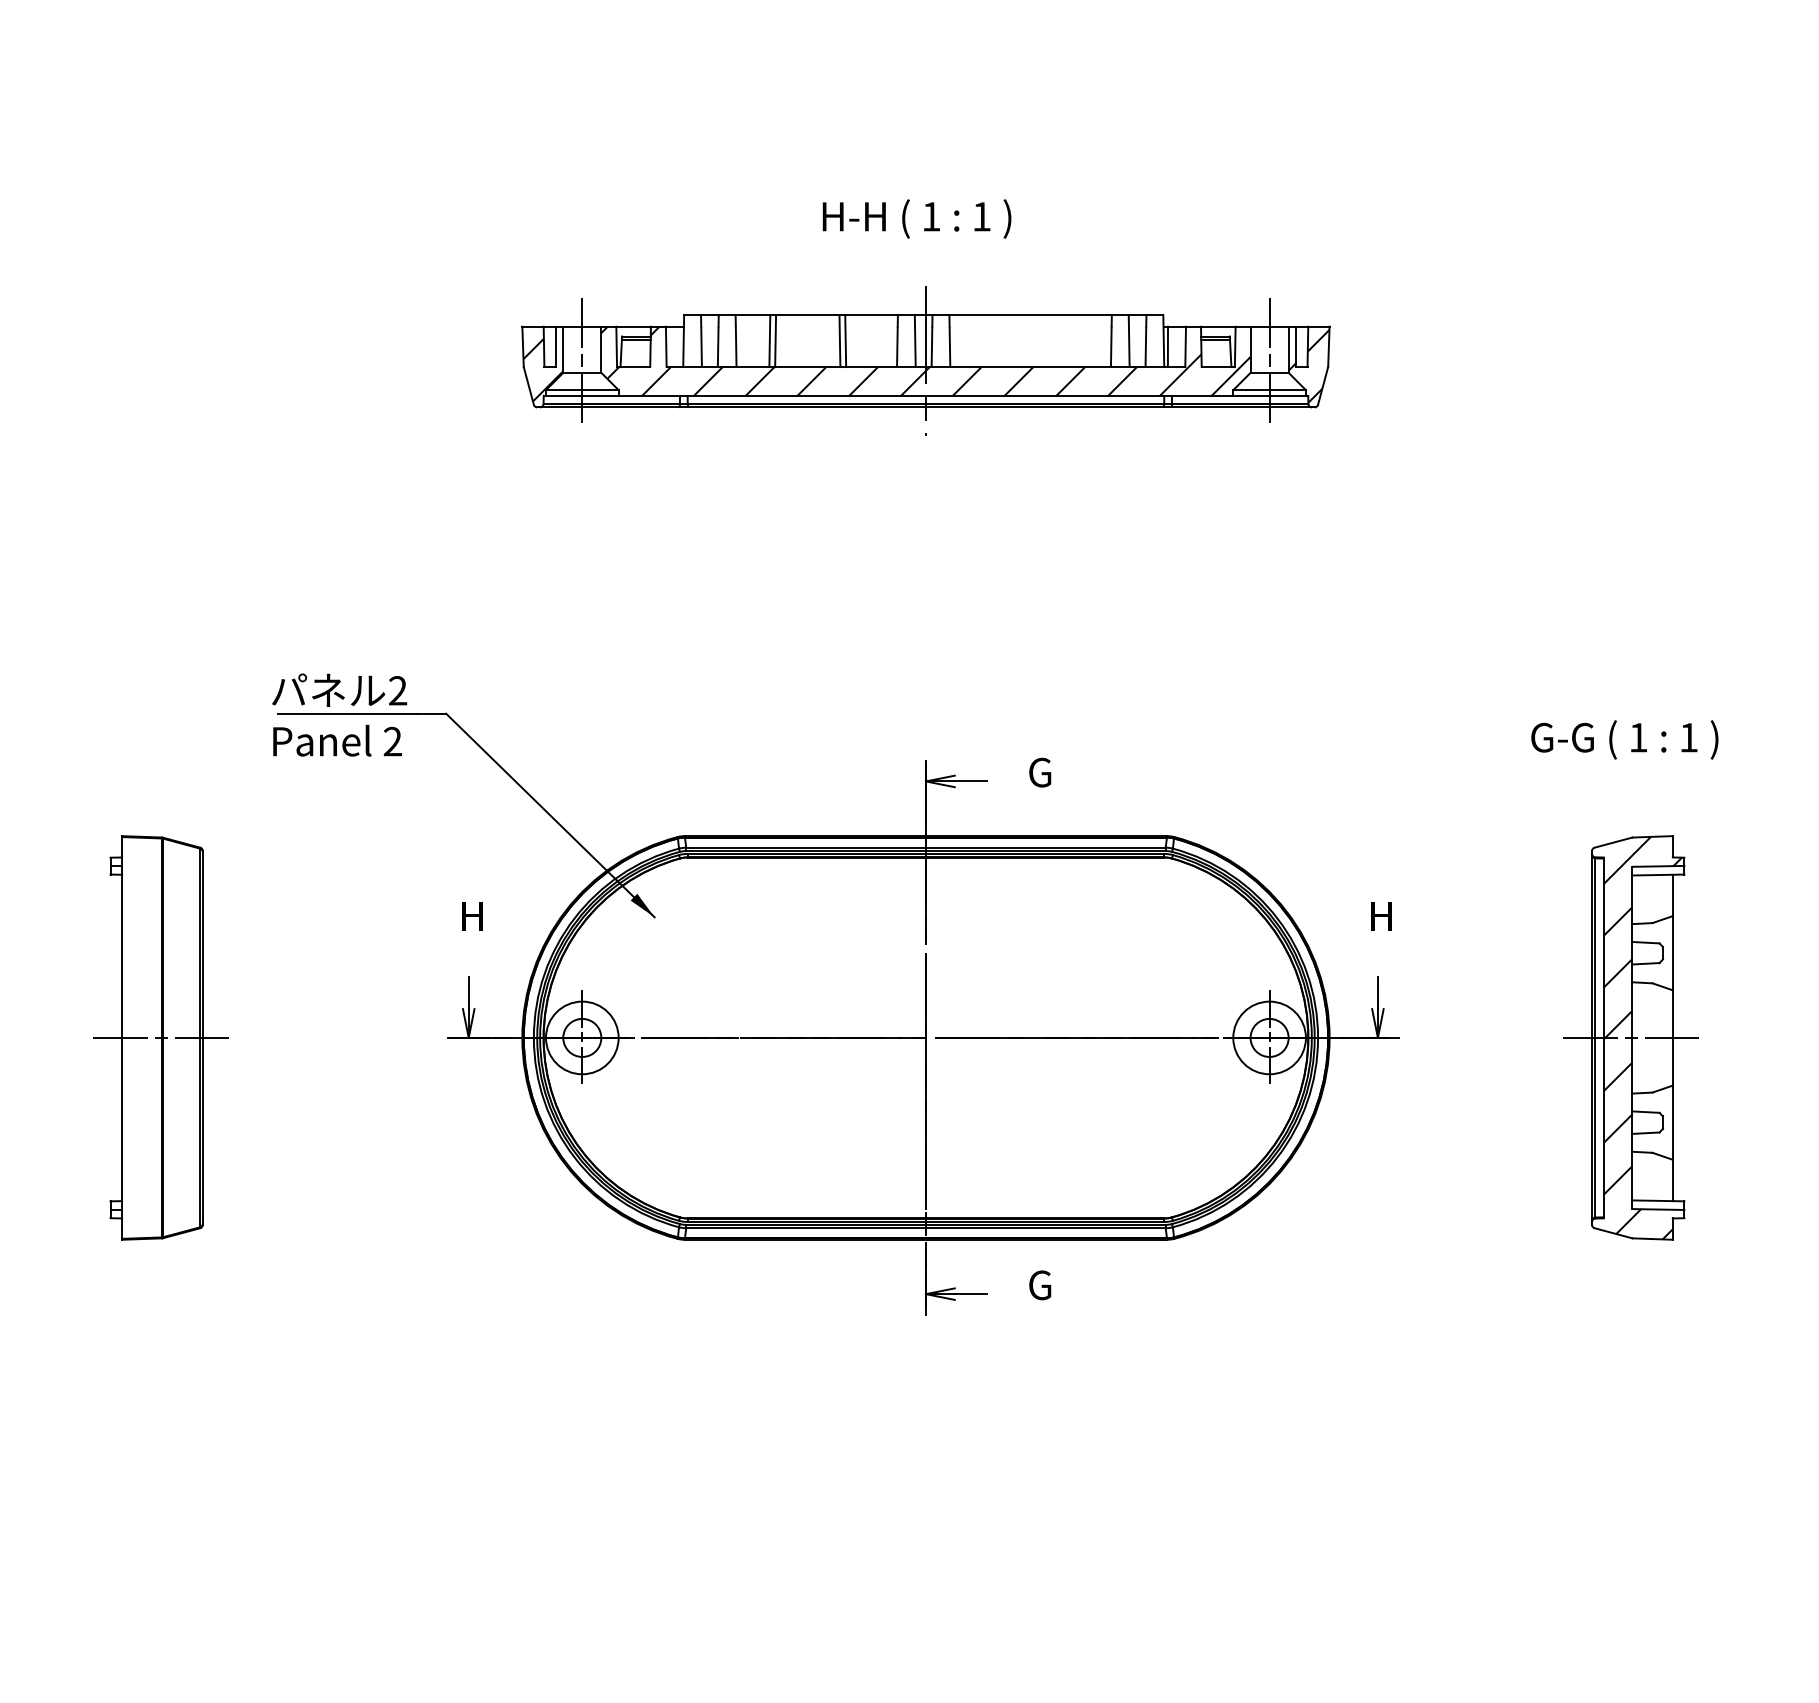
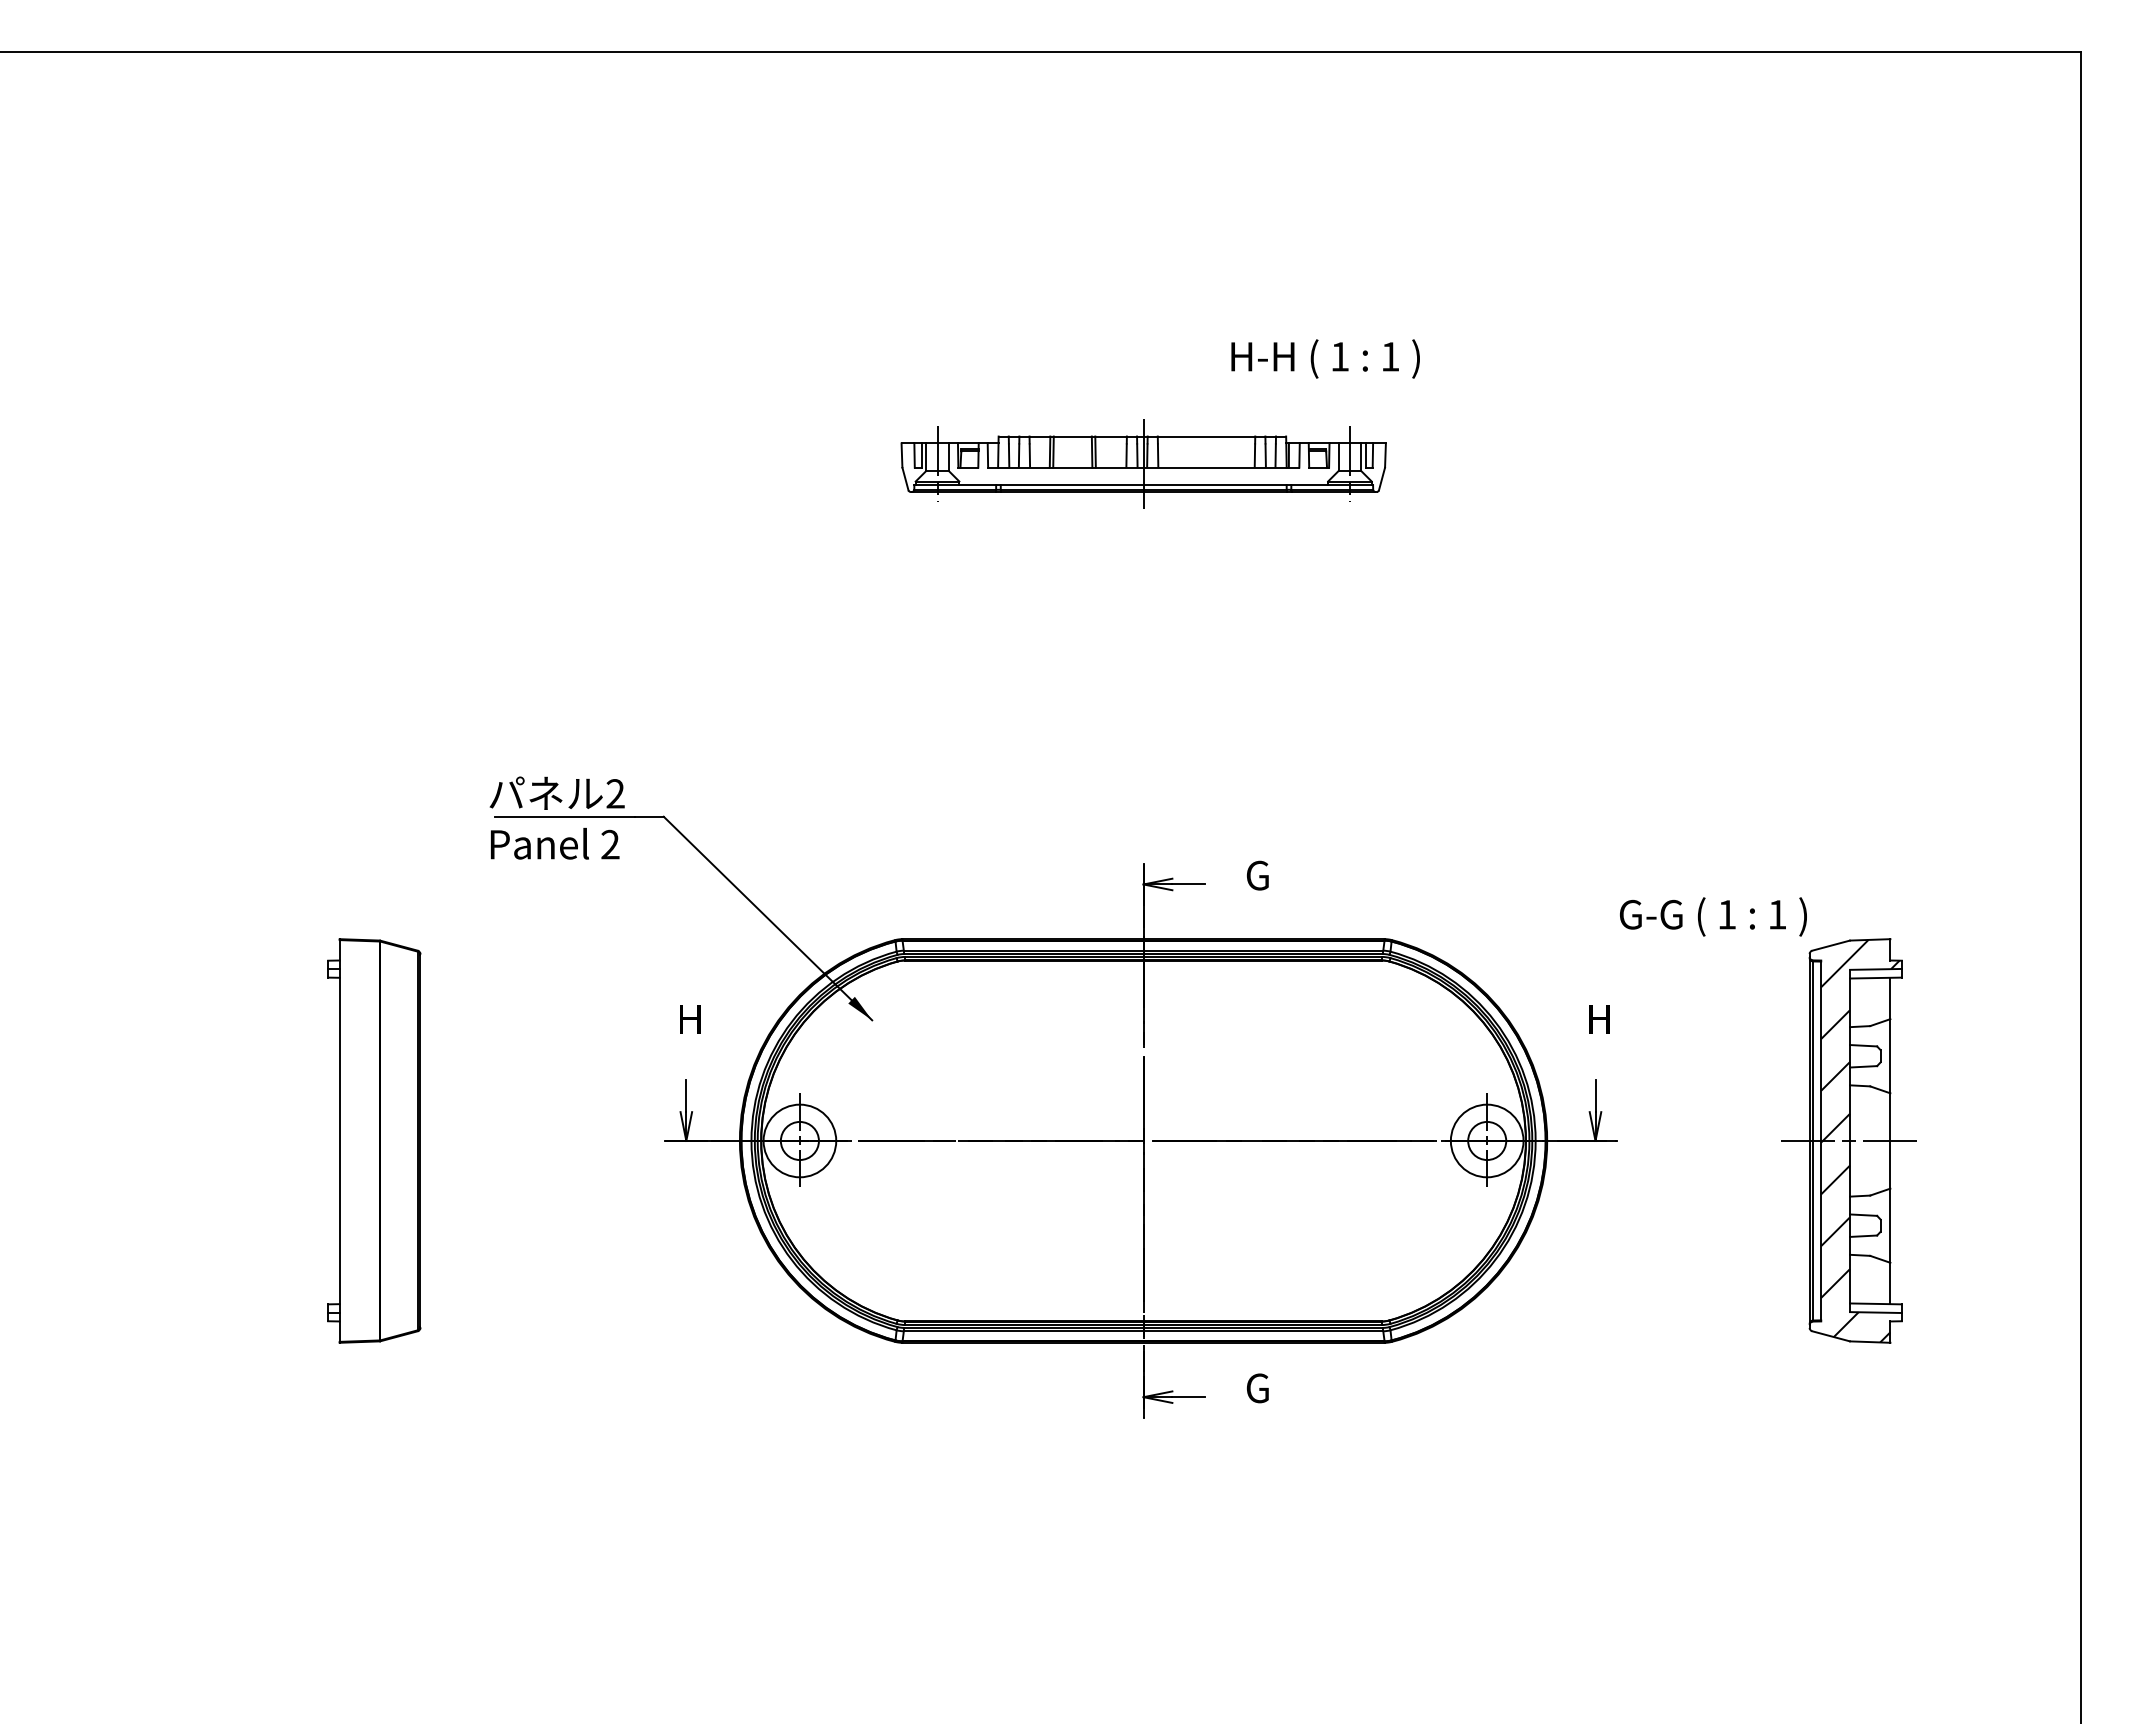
text: (916, 218) -> (1325, 358), moved
part: (925, 360) -> (1143, 463), size x0.6
text: (1624, 739) -> (1713, 916), moved
line: (161, 1037) -> (379, 1140), removed

